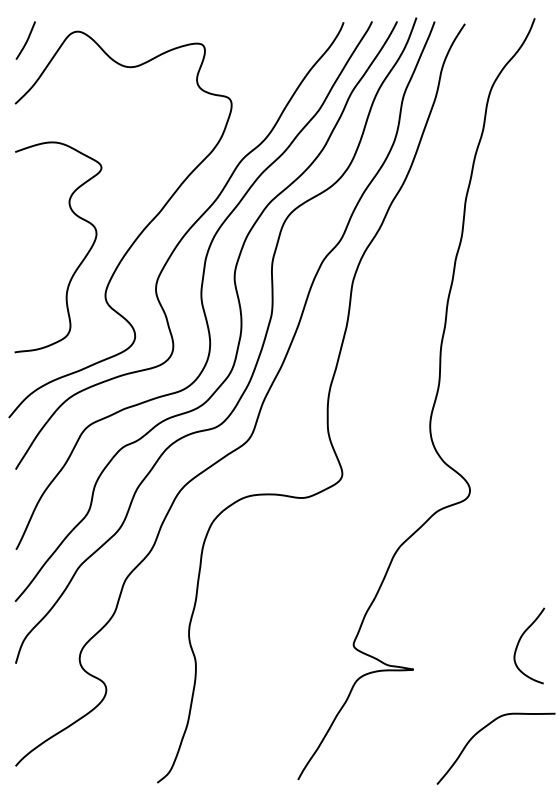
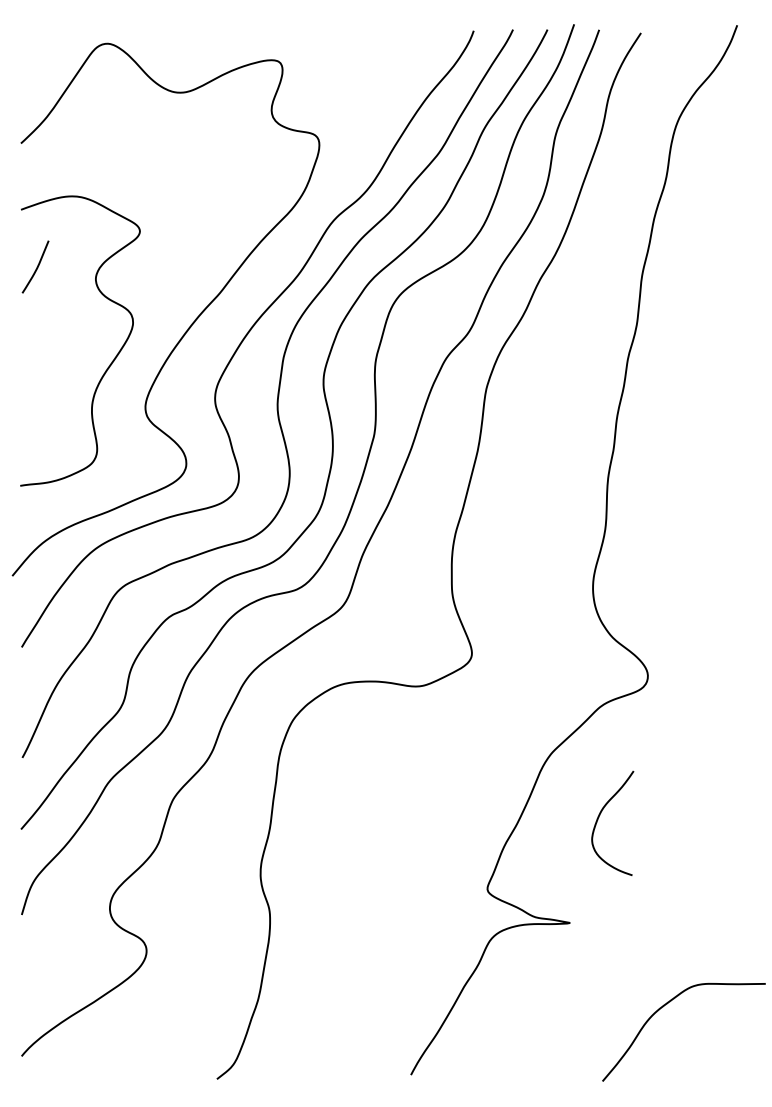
curve: (26, 40) -> (36, 267), moved
curve: (520, 640) -> (600, 815), moved

